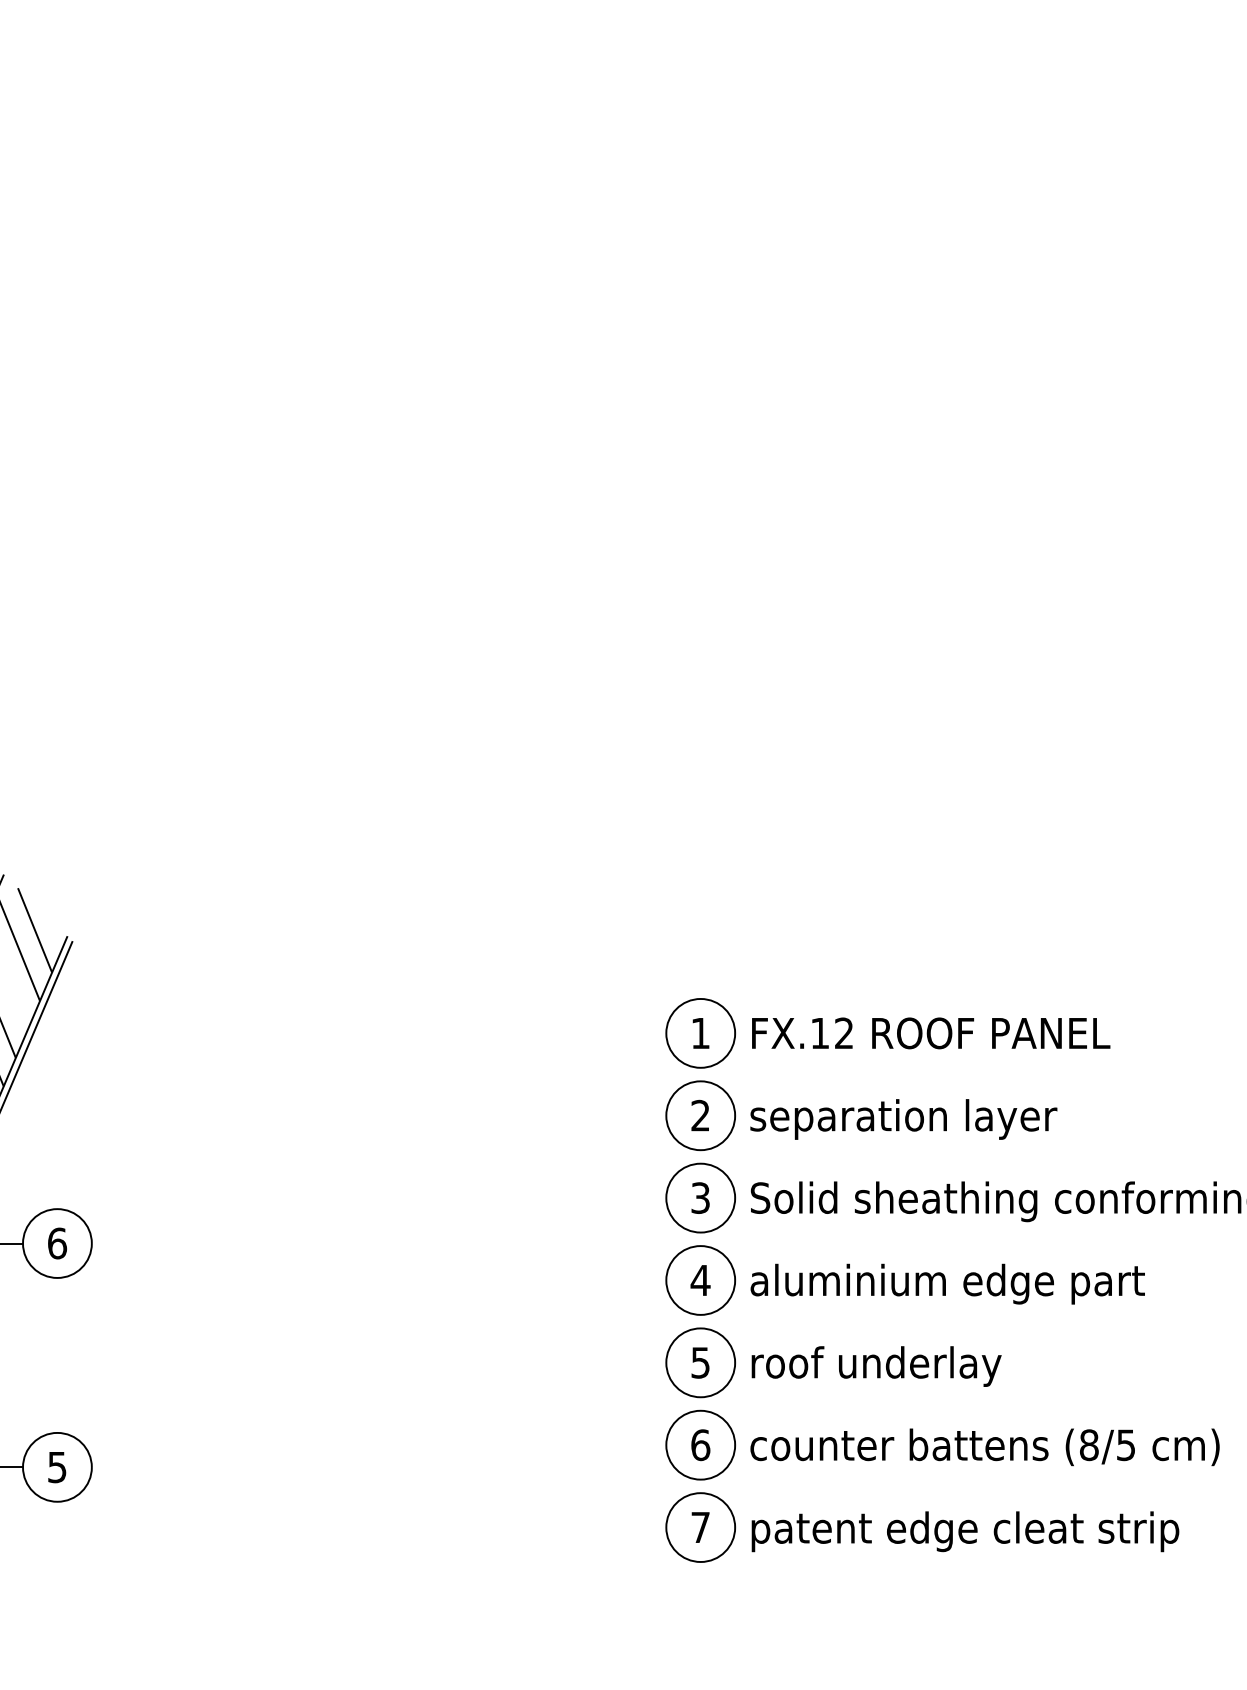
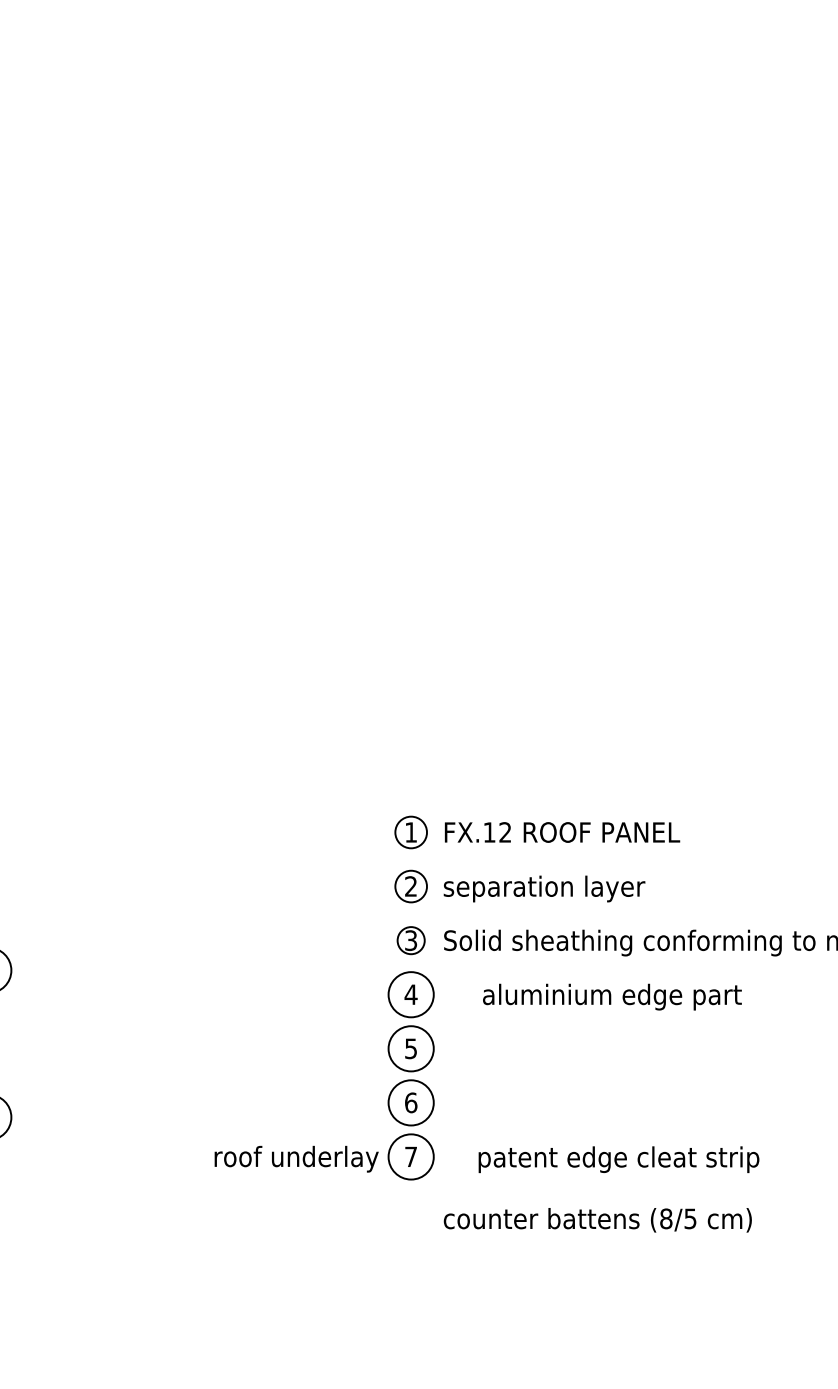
circle: (699, 1033) -> (410, 832), size x0.7
circle: (699, 1115) -> (410, 886), size x0.7
circle: (699, 1197) -> (410, 940), size x0.6
text: (947, 1283) -> (612, 996), moved
text: (876, 1365) -> (296, 1158), moved
text: (984, 1447) -> (597, 1220), moved
text: (964, 1531) -> (618, 1159), moved

